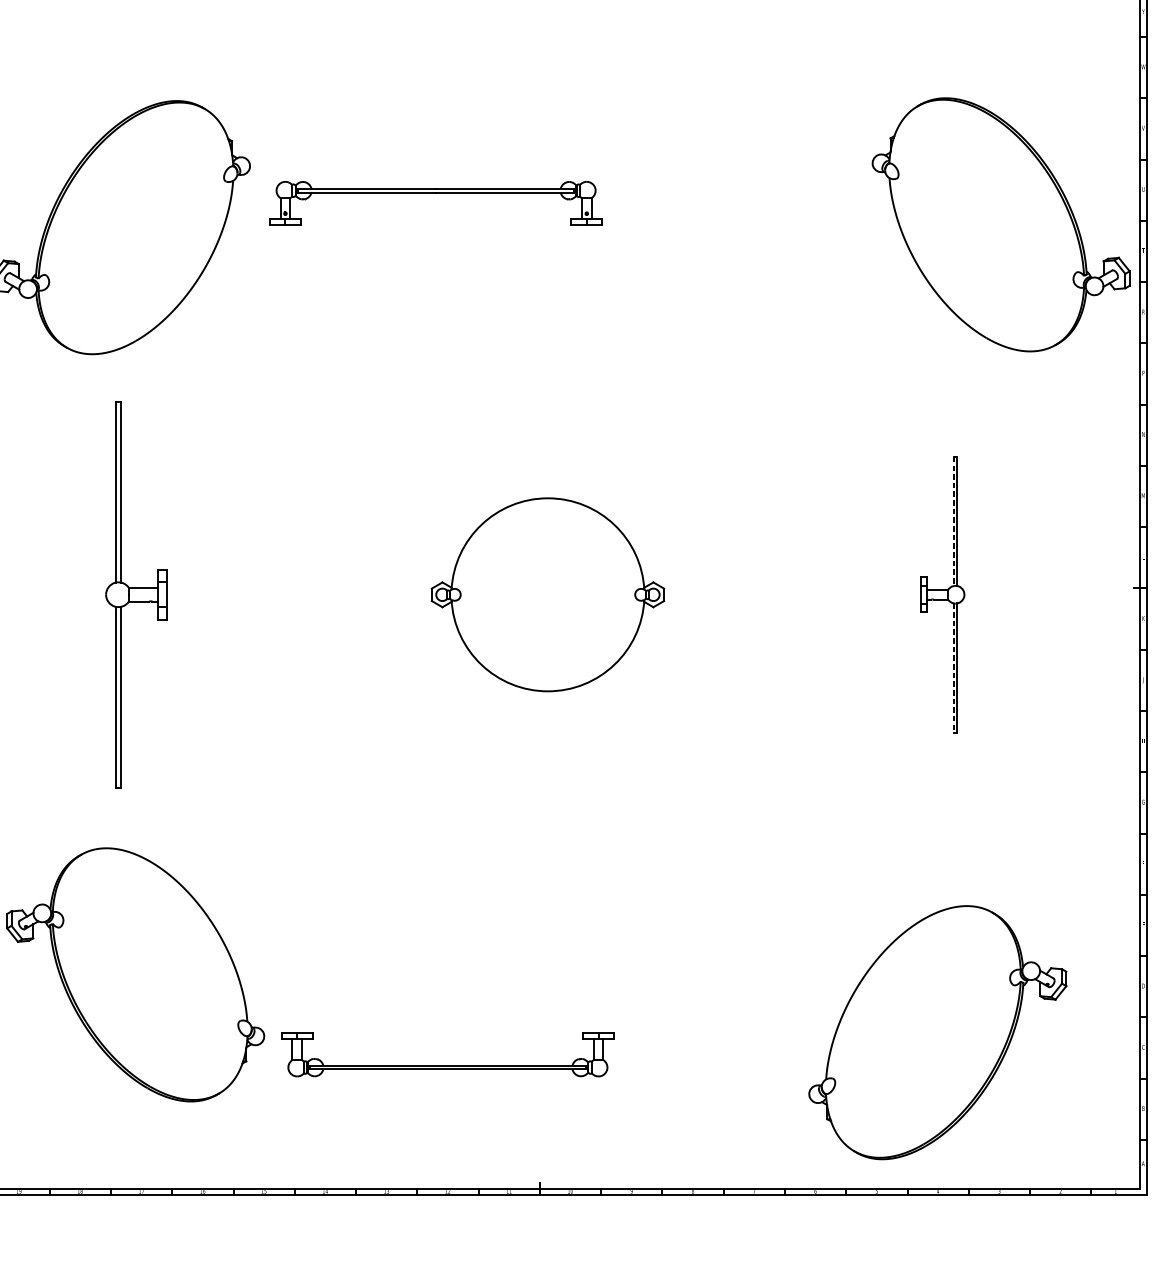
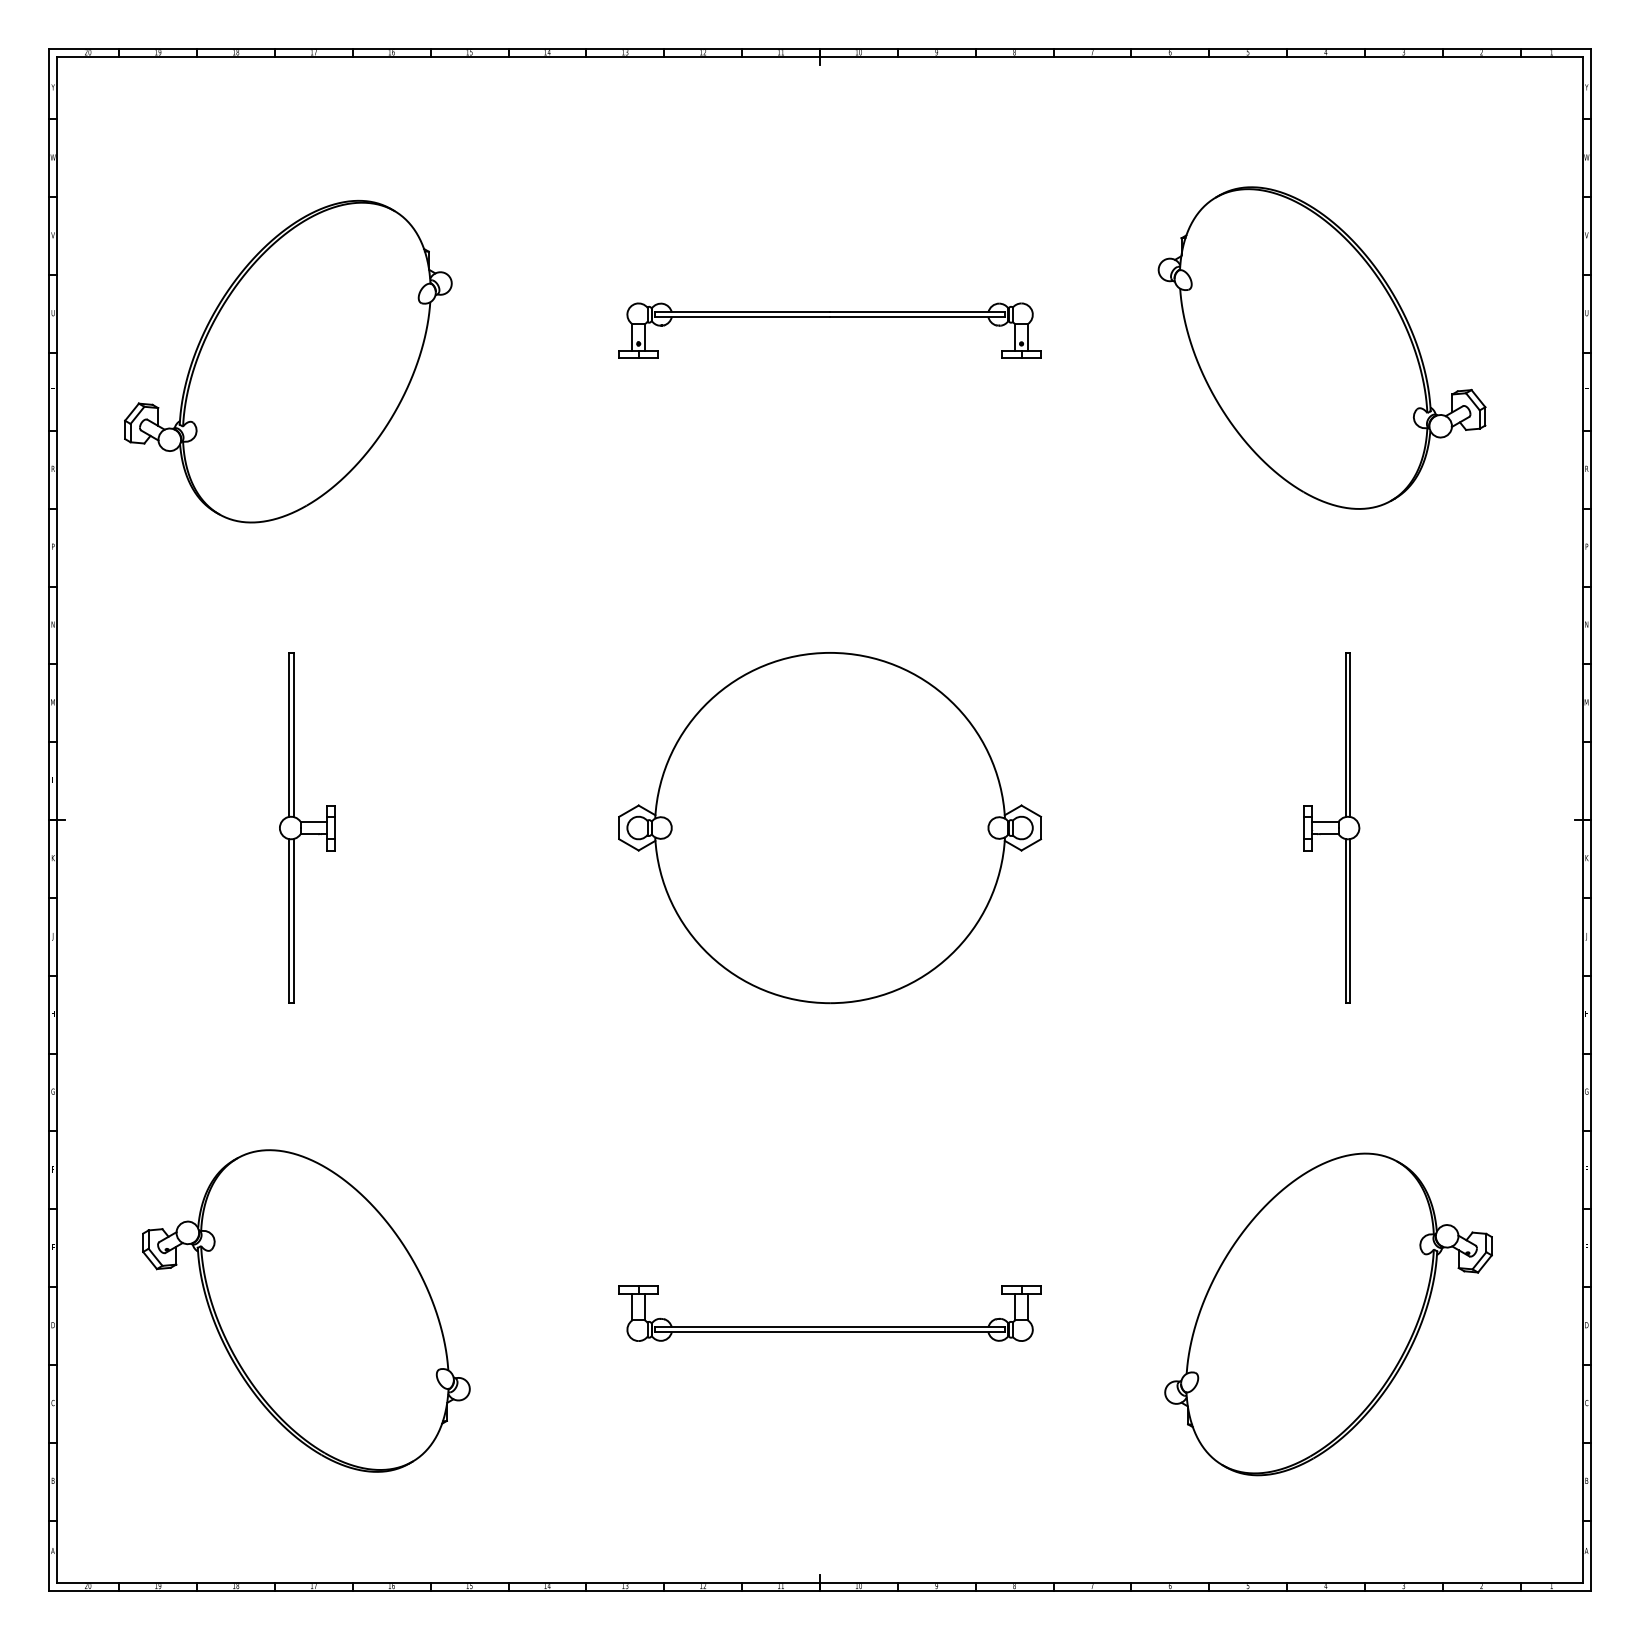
part: (435, 192) -> (829, 317), moved
part: (1000, 224) -> (1321, 347), moved
line: (953, 521) -> (1345, 735), dashed -> solid
part: (136, 594) -> (307, 827), size x0.71
part: (548, 595) -> (830, 828), size x1.43
line: (953, 668) -> (1345, 921), dashed -> solid
part: (937, 1032) -> (1328, 1314), moved
part: (447, 1064) -> (829, 1326), moved

